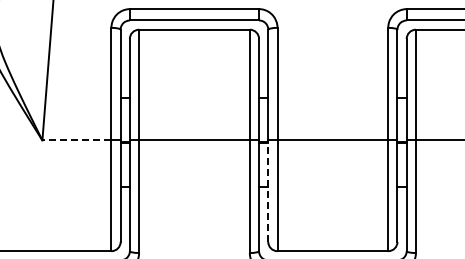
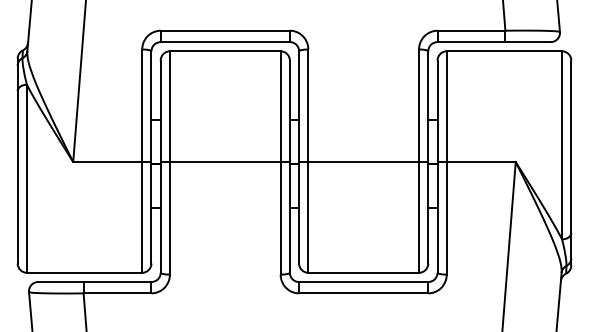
line: (76, 140) -> (107, 162), dashed -> solid
line: (268, 190) -> (299, 212), dashed -> solid

